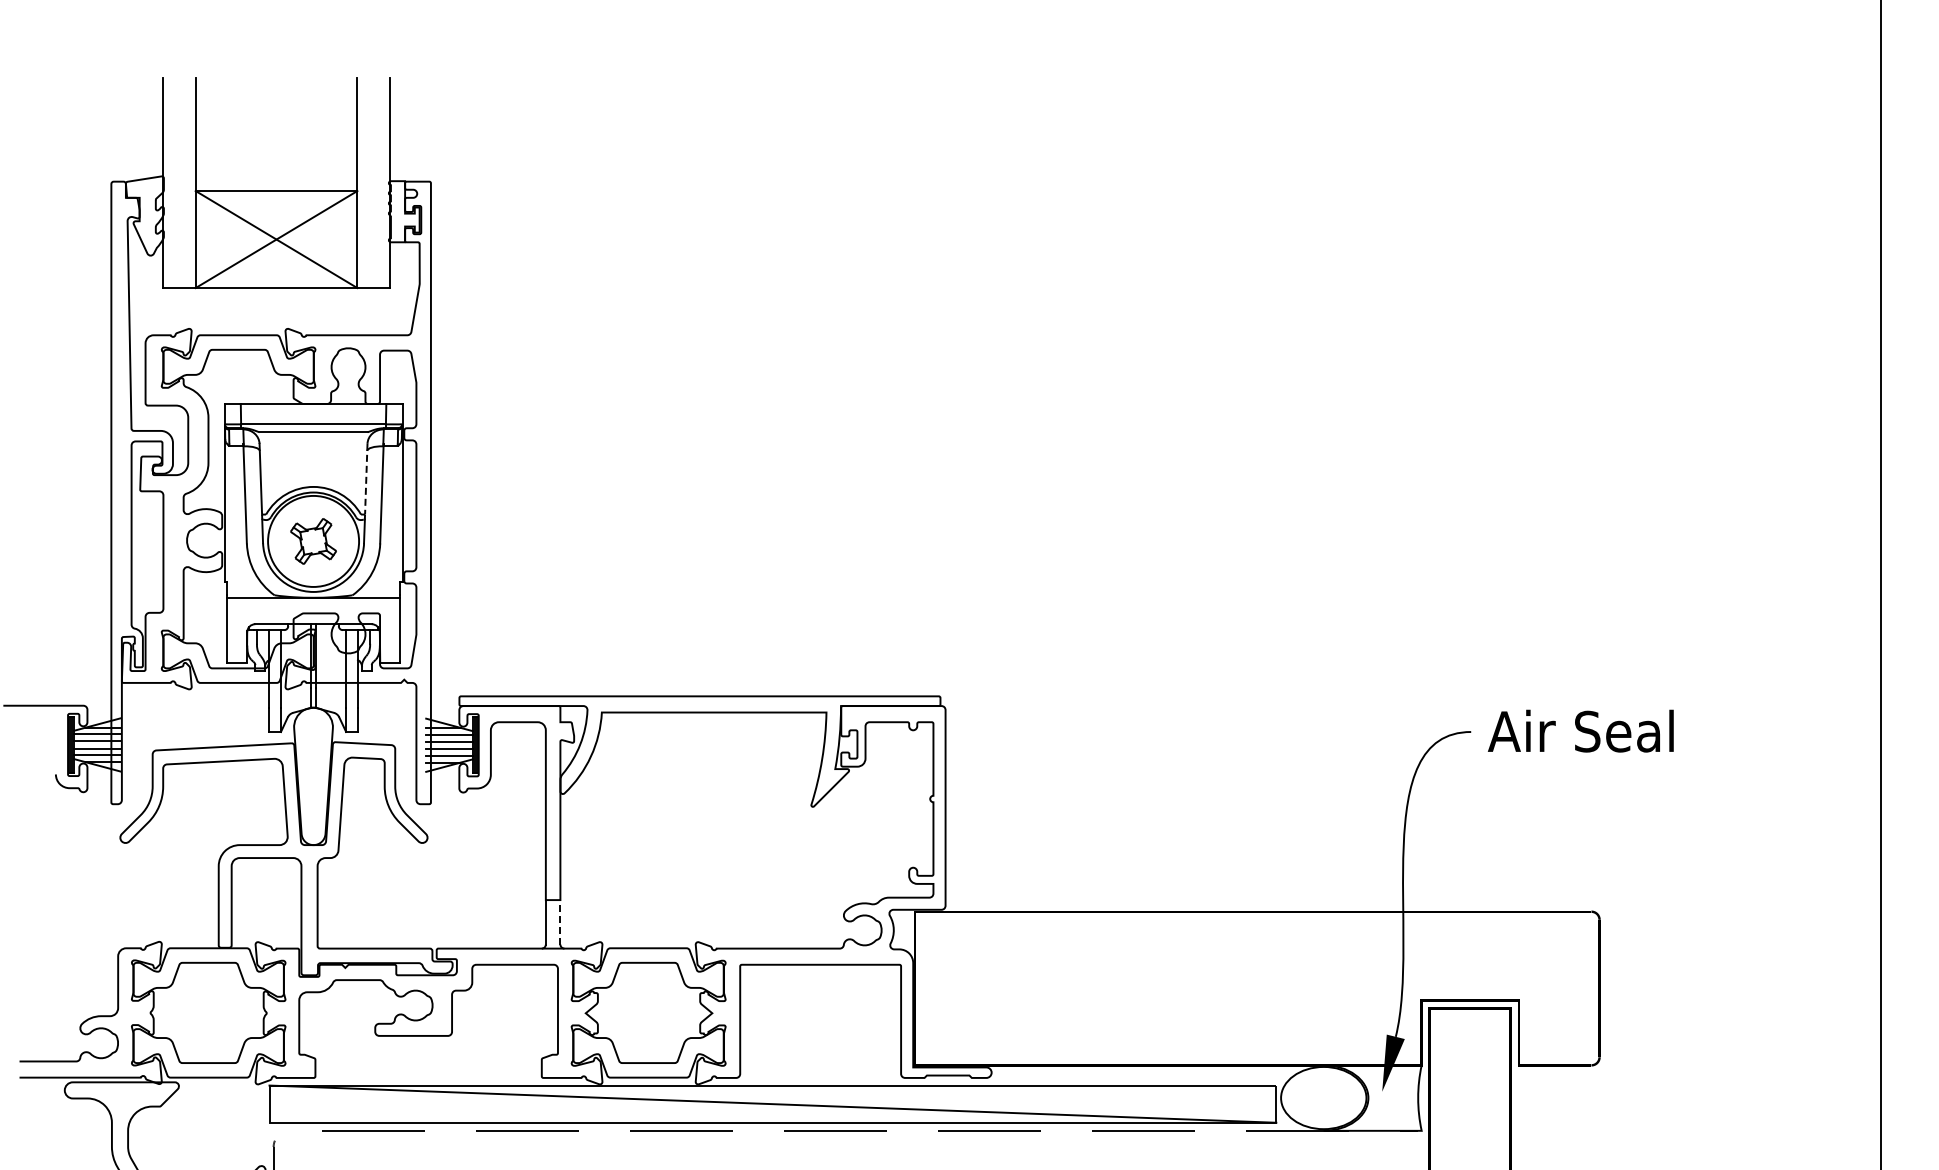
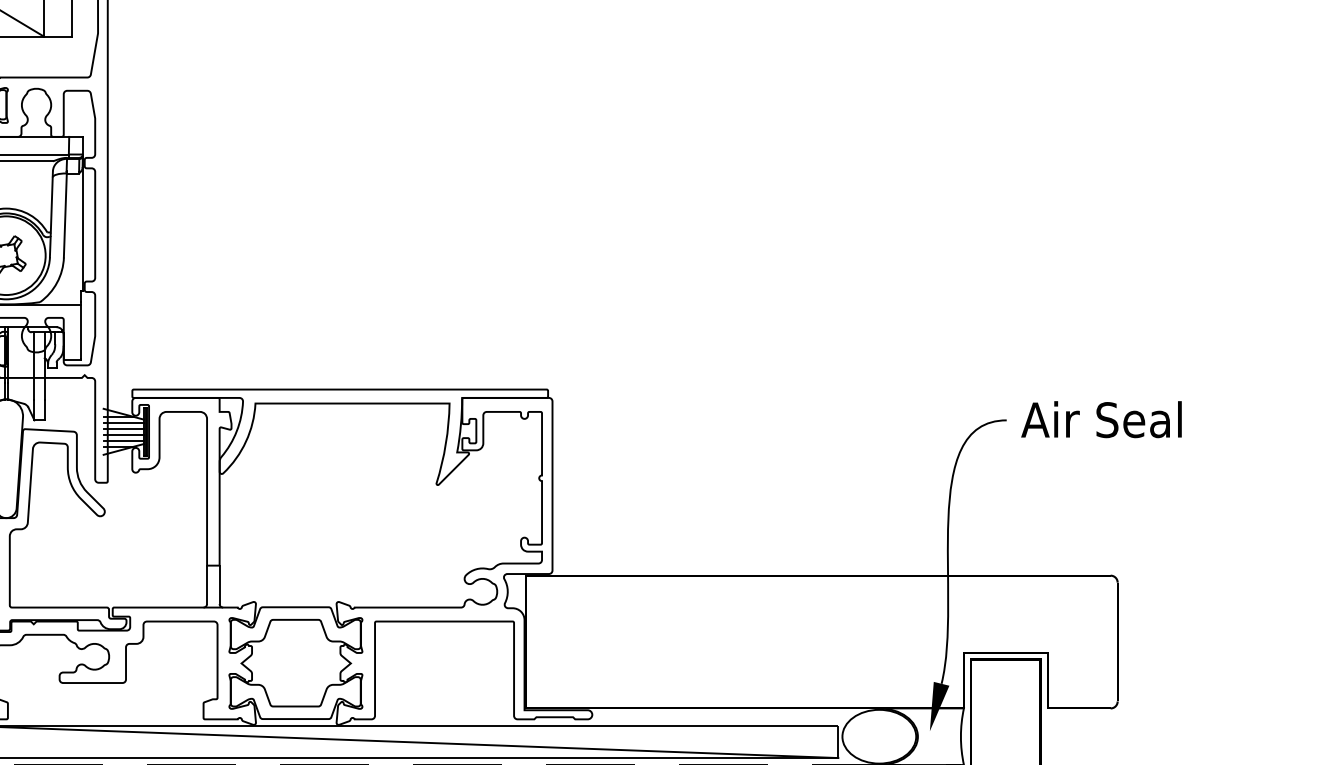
line: (366, 479) -> (52, 202), dashed -> solid
line: (560, 921) -> (219, 584), dashed -> solid

